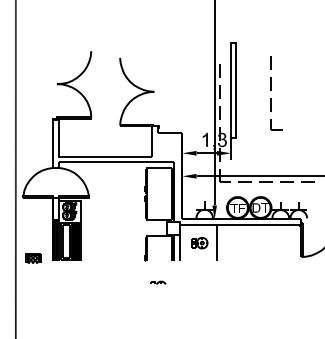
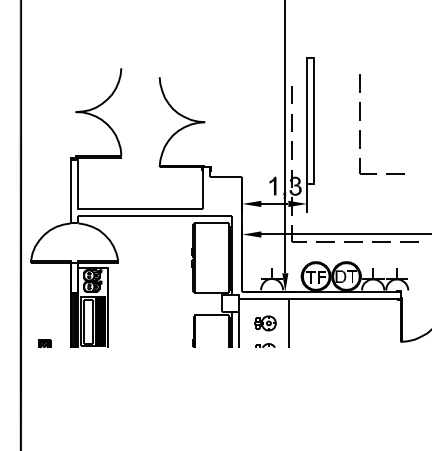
line: (296, 129) -> (394, 172), added
part: (33, 257) -> (44, 342), size x0.62
part: (158, 282) -> (265, 345), moved

